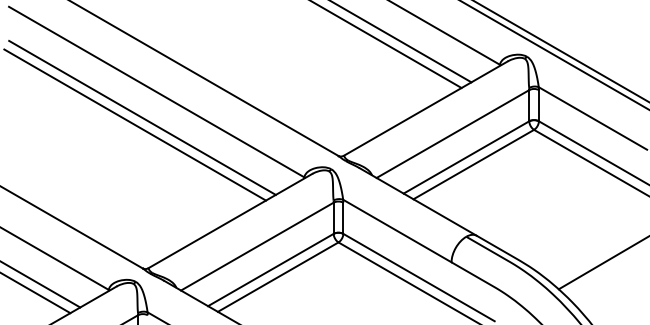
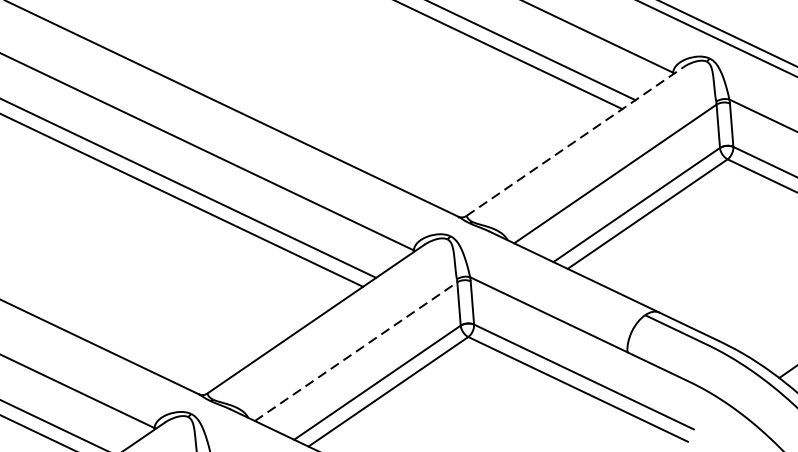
line: (426, 108) -> (575, 141), solid -> dashed
line: (257, 246) -> (356, 351), solid -> dashed

